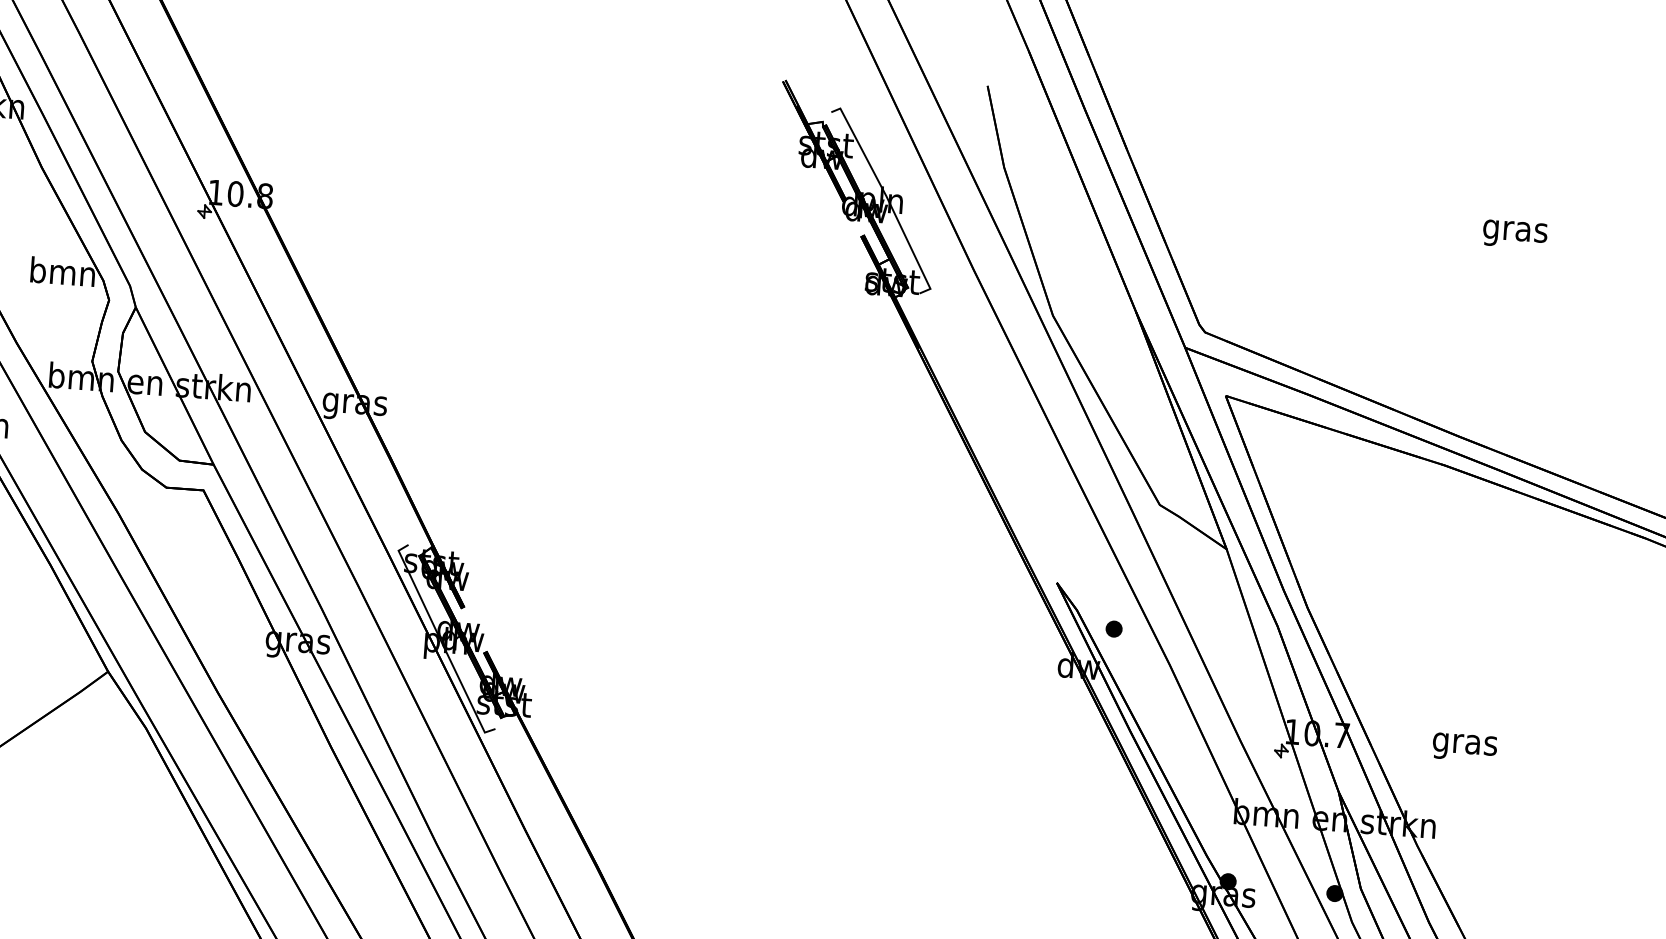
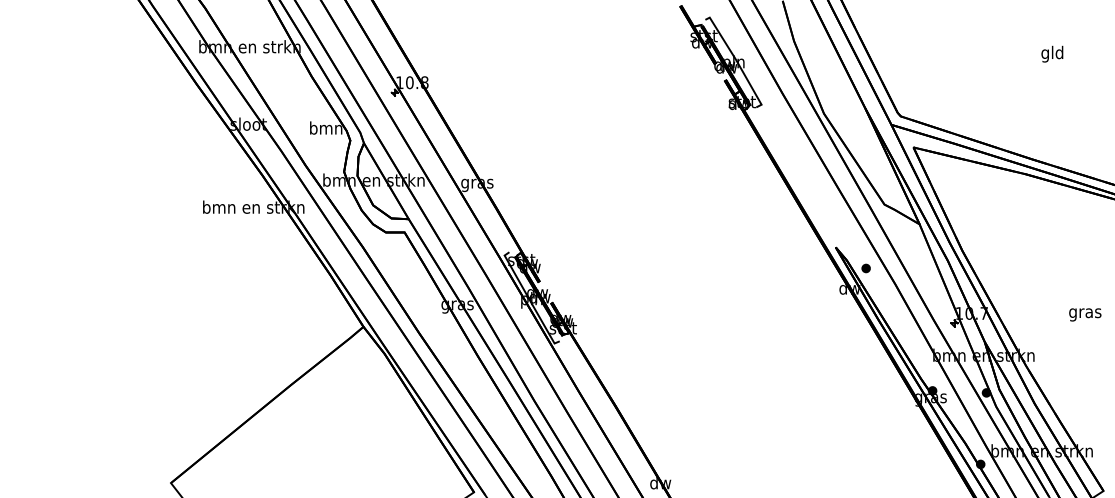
text: (1515, 229) -> (1052, 53), gras -> gld
text: (1465, 746) -> (1085, 314), moved

